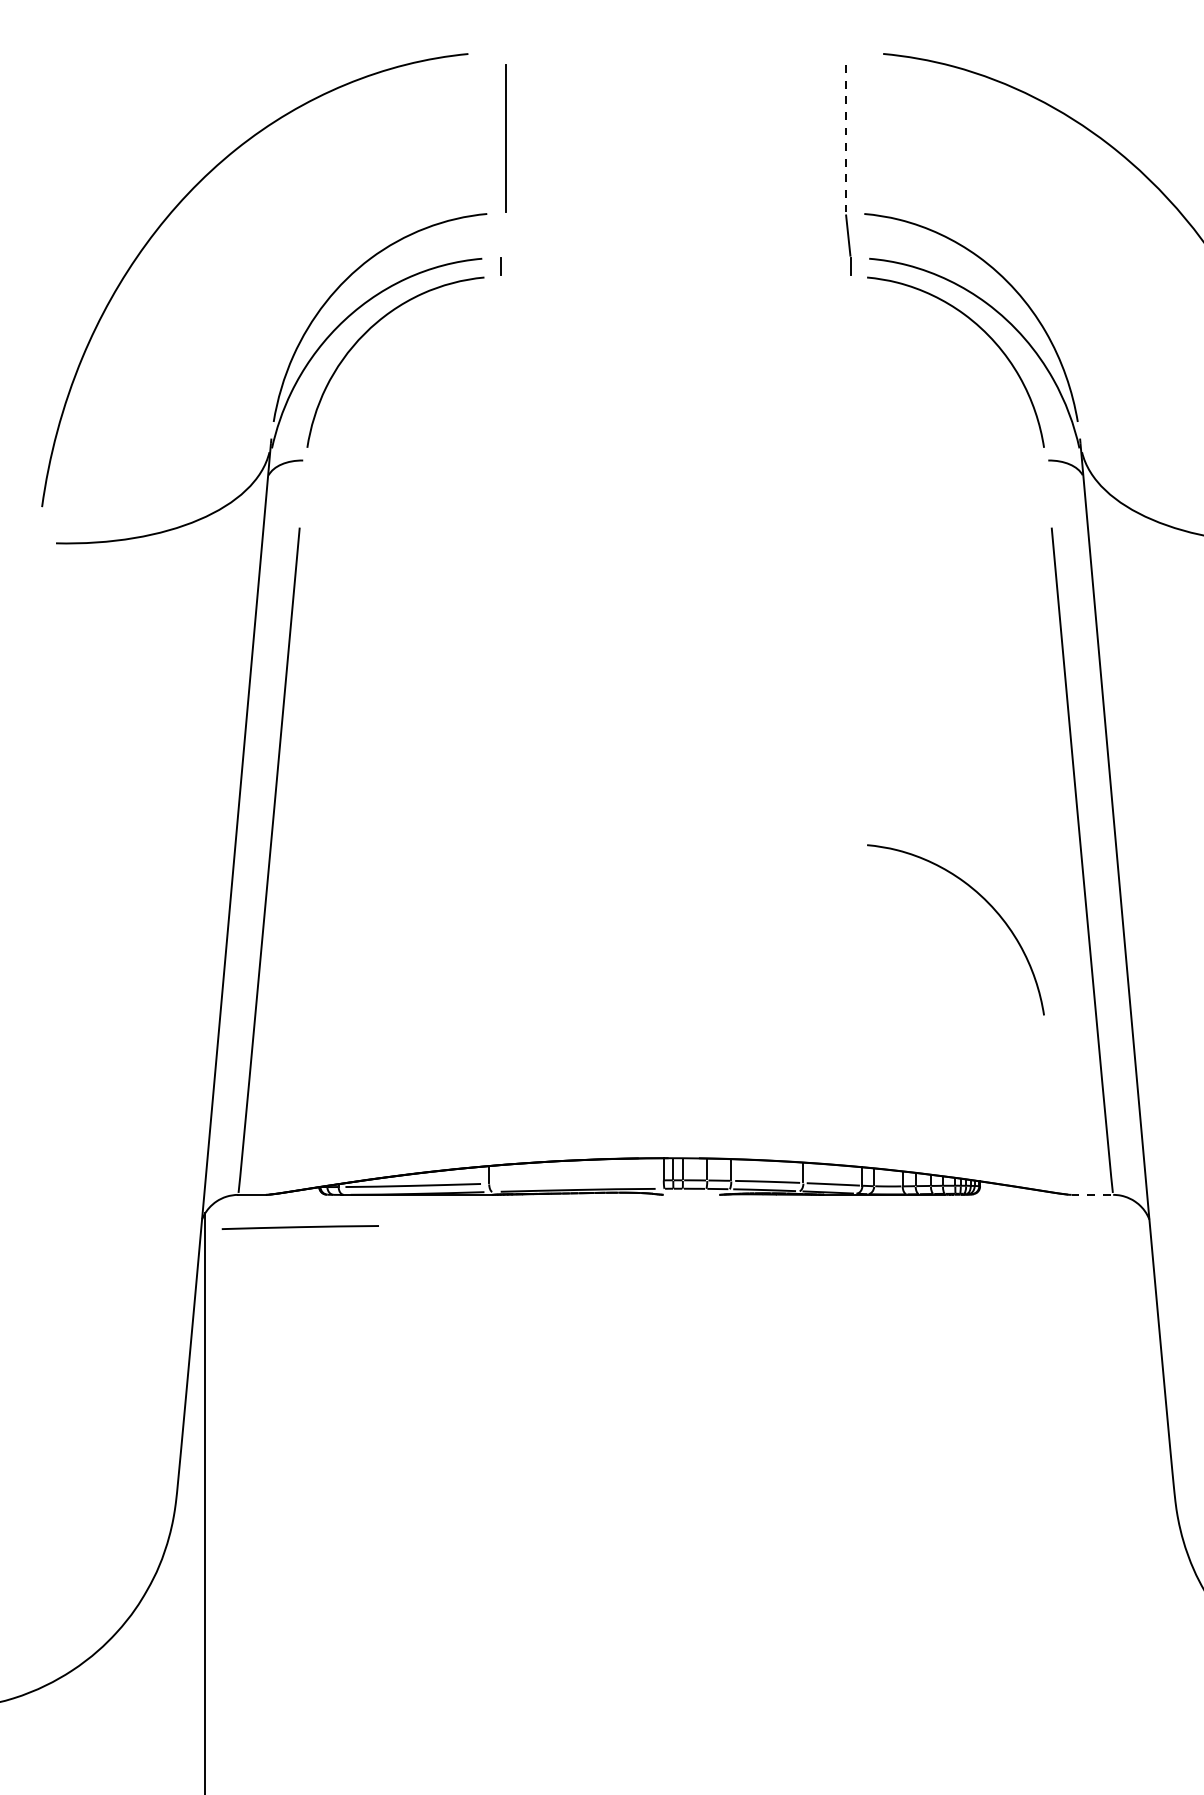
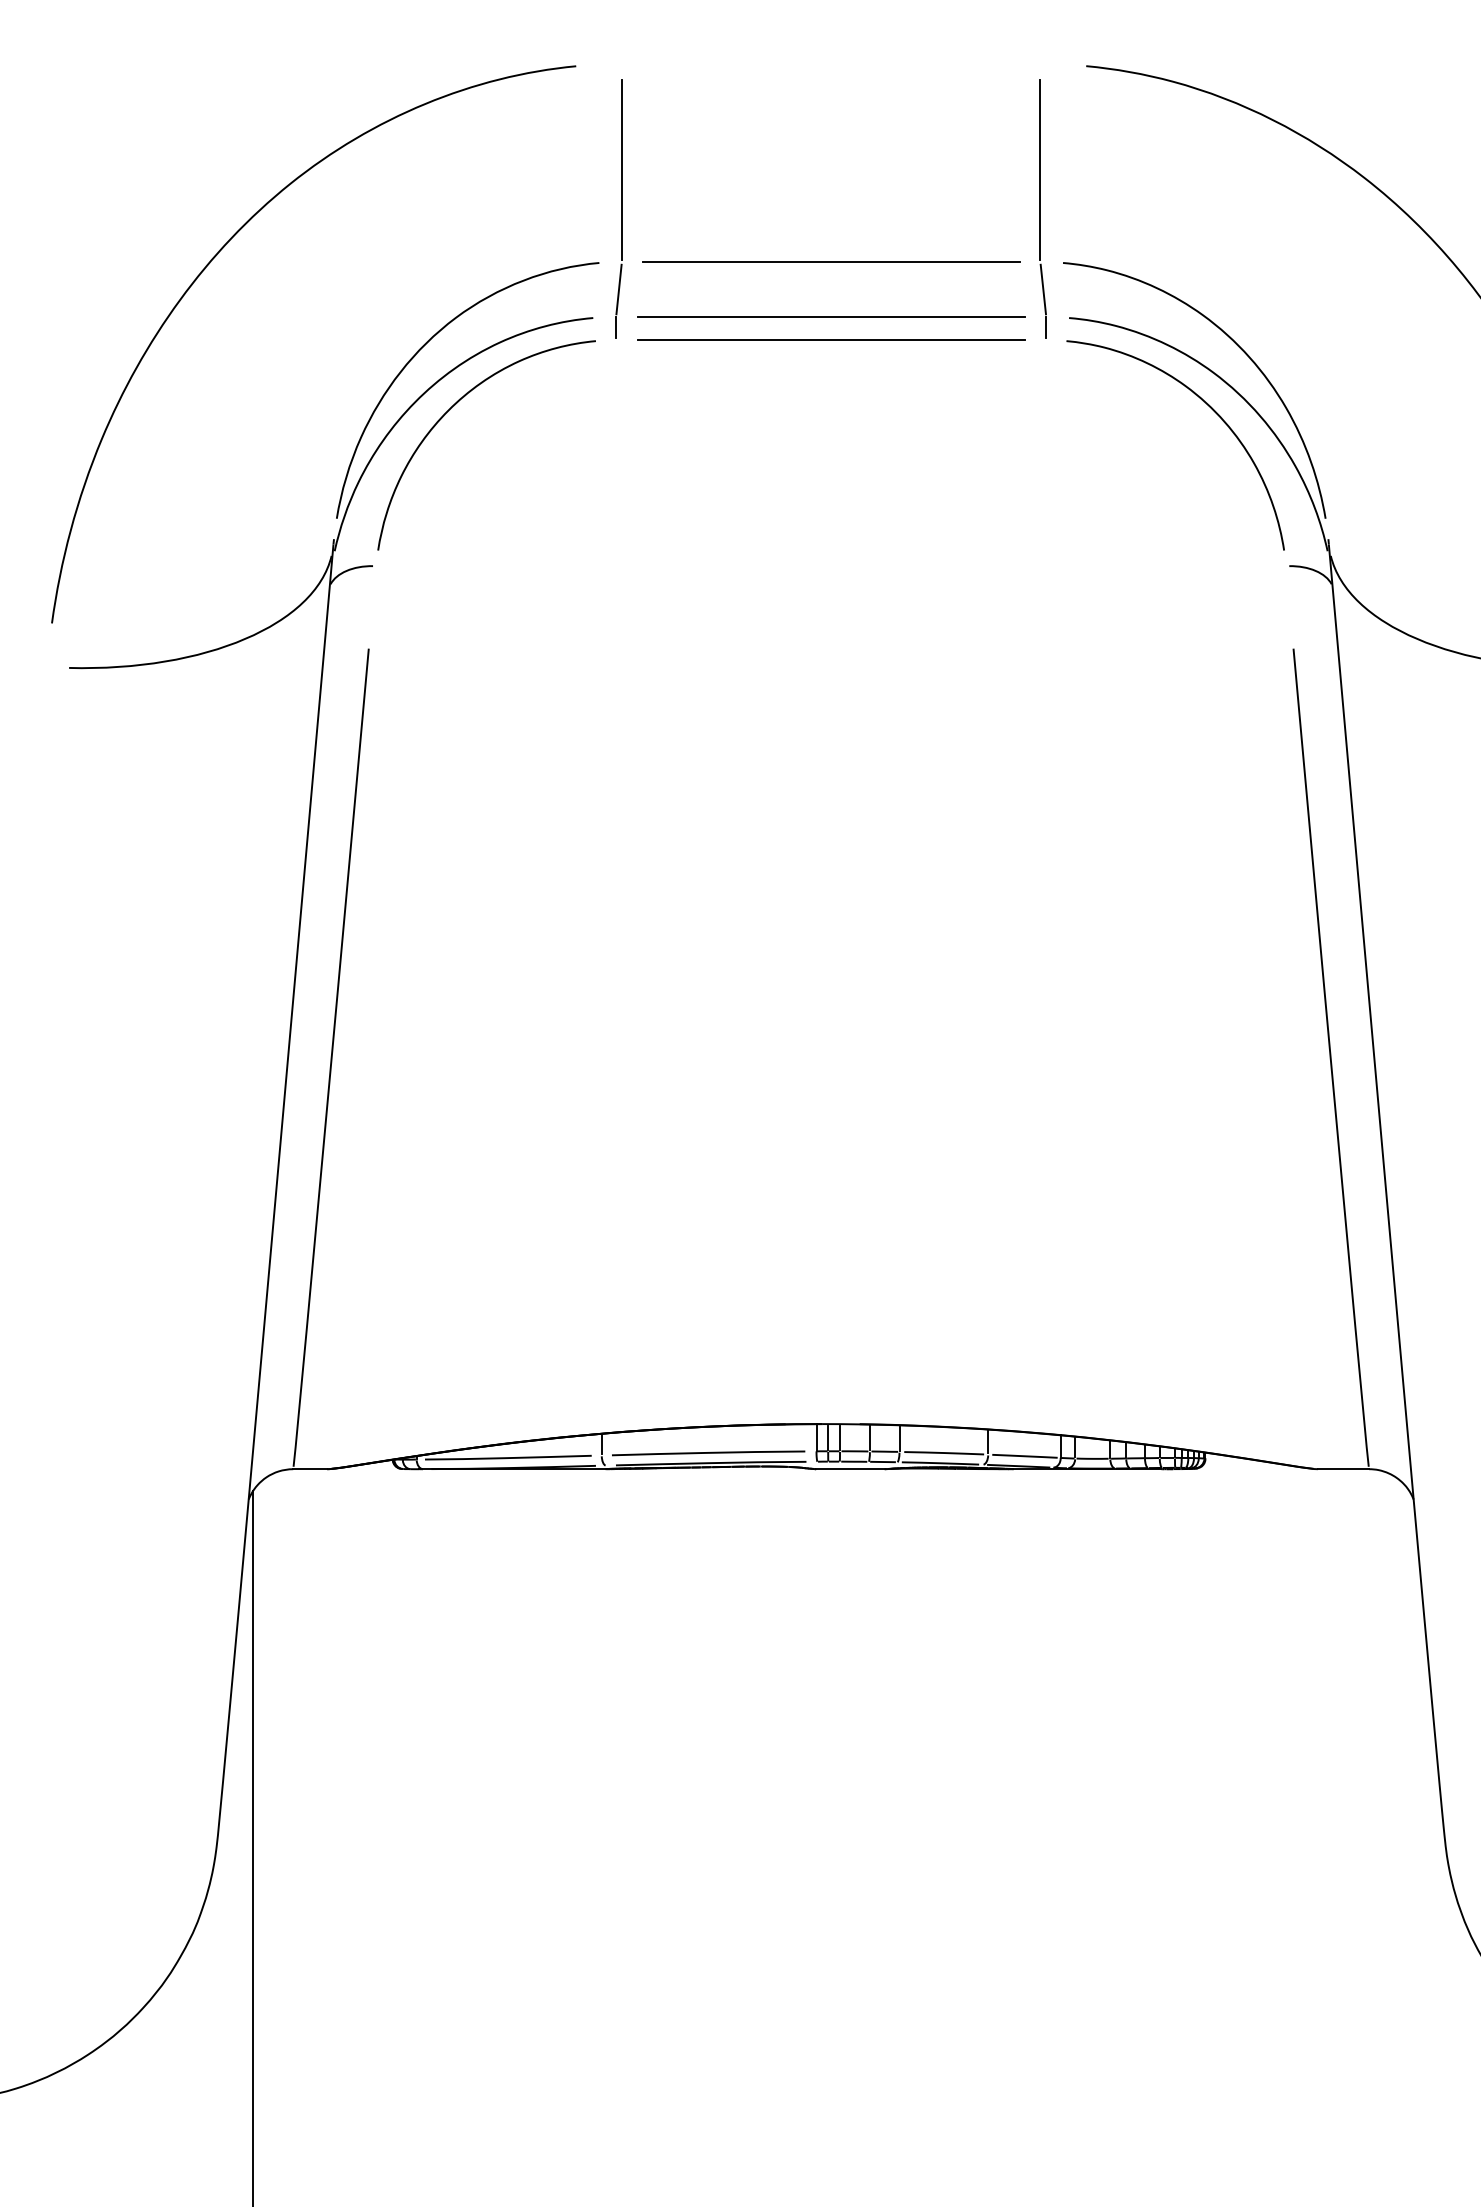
line: (845, 138) -> (1040, 170), dashed -> solid
line: (675, 213) -> (830, 262), added
line: (502, 235) -> (618, 289), added
line: (675, 258) -> (830, 317), added
line: (675, 277) -> (830, 340), added
curve: (985, 900) -> (1211, 1107), removed
line: (691, 1195) -> (850, 1469), added
line: (1092, 1195) -> (1343, 1469), dashed -> solid
line: (300, 1227) -> (708, 1453), moved

